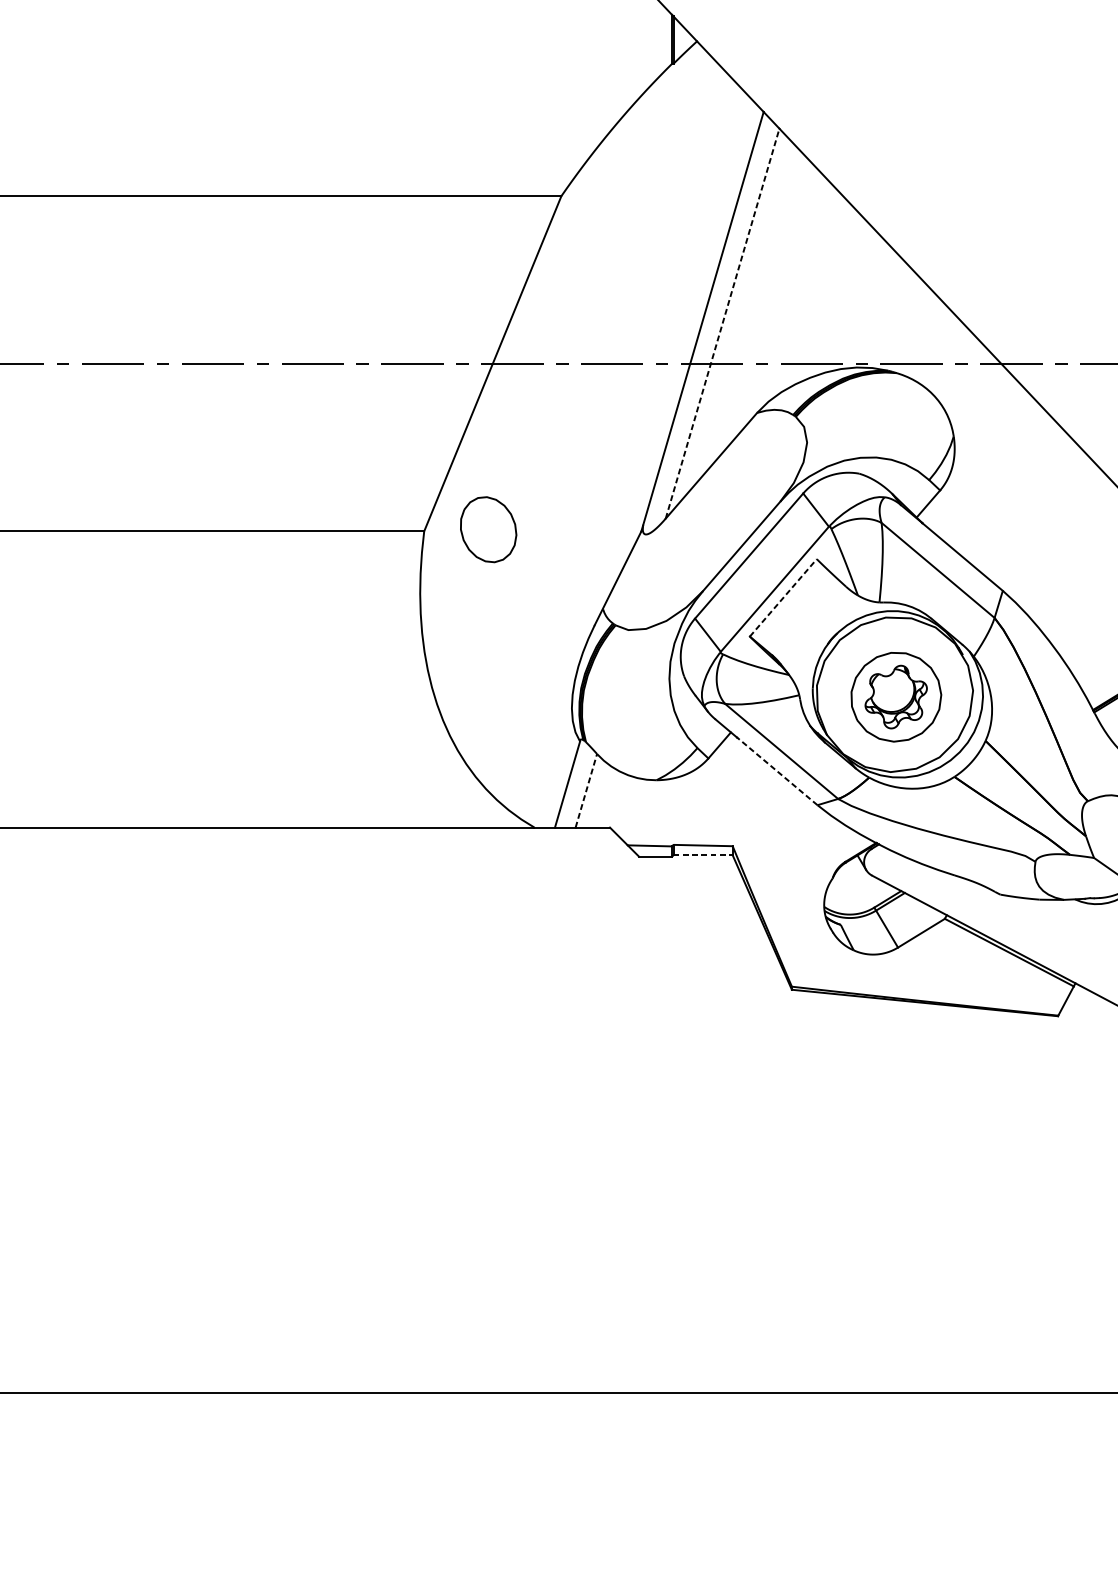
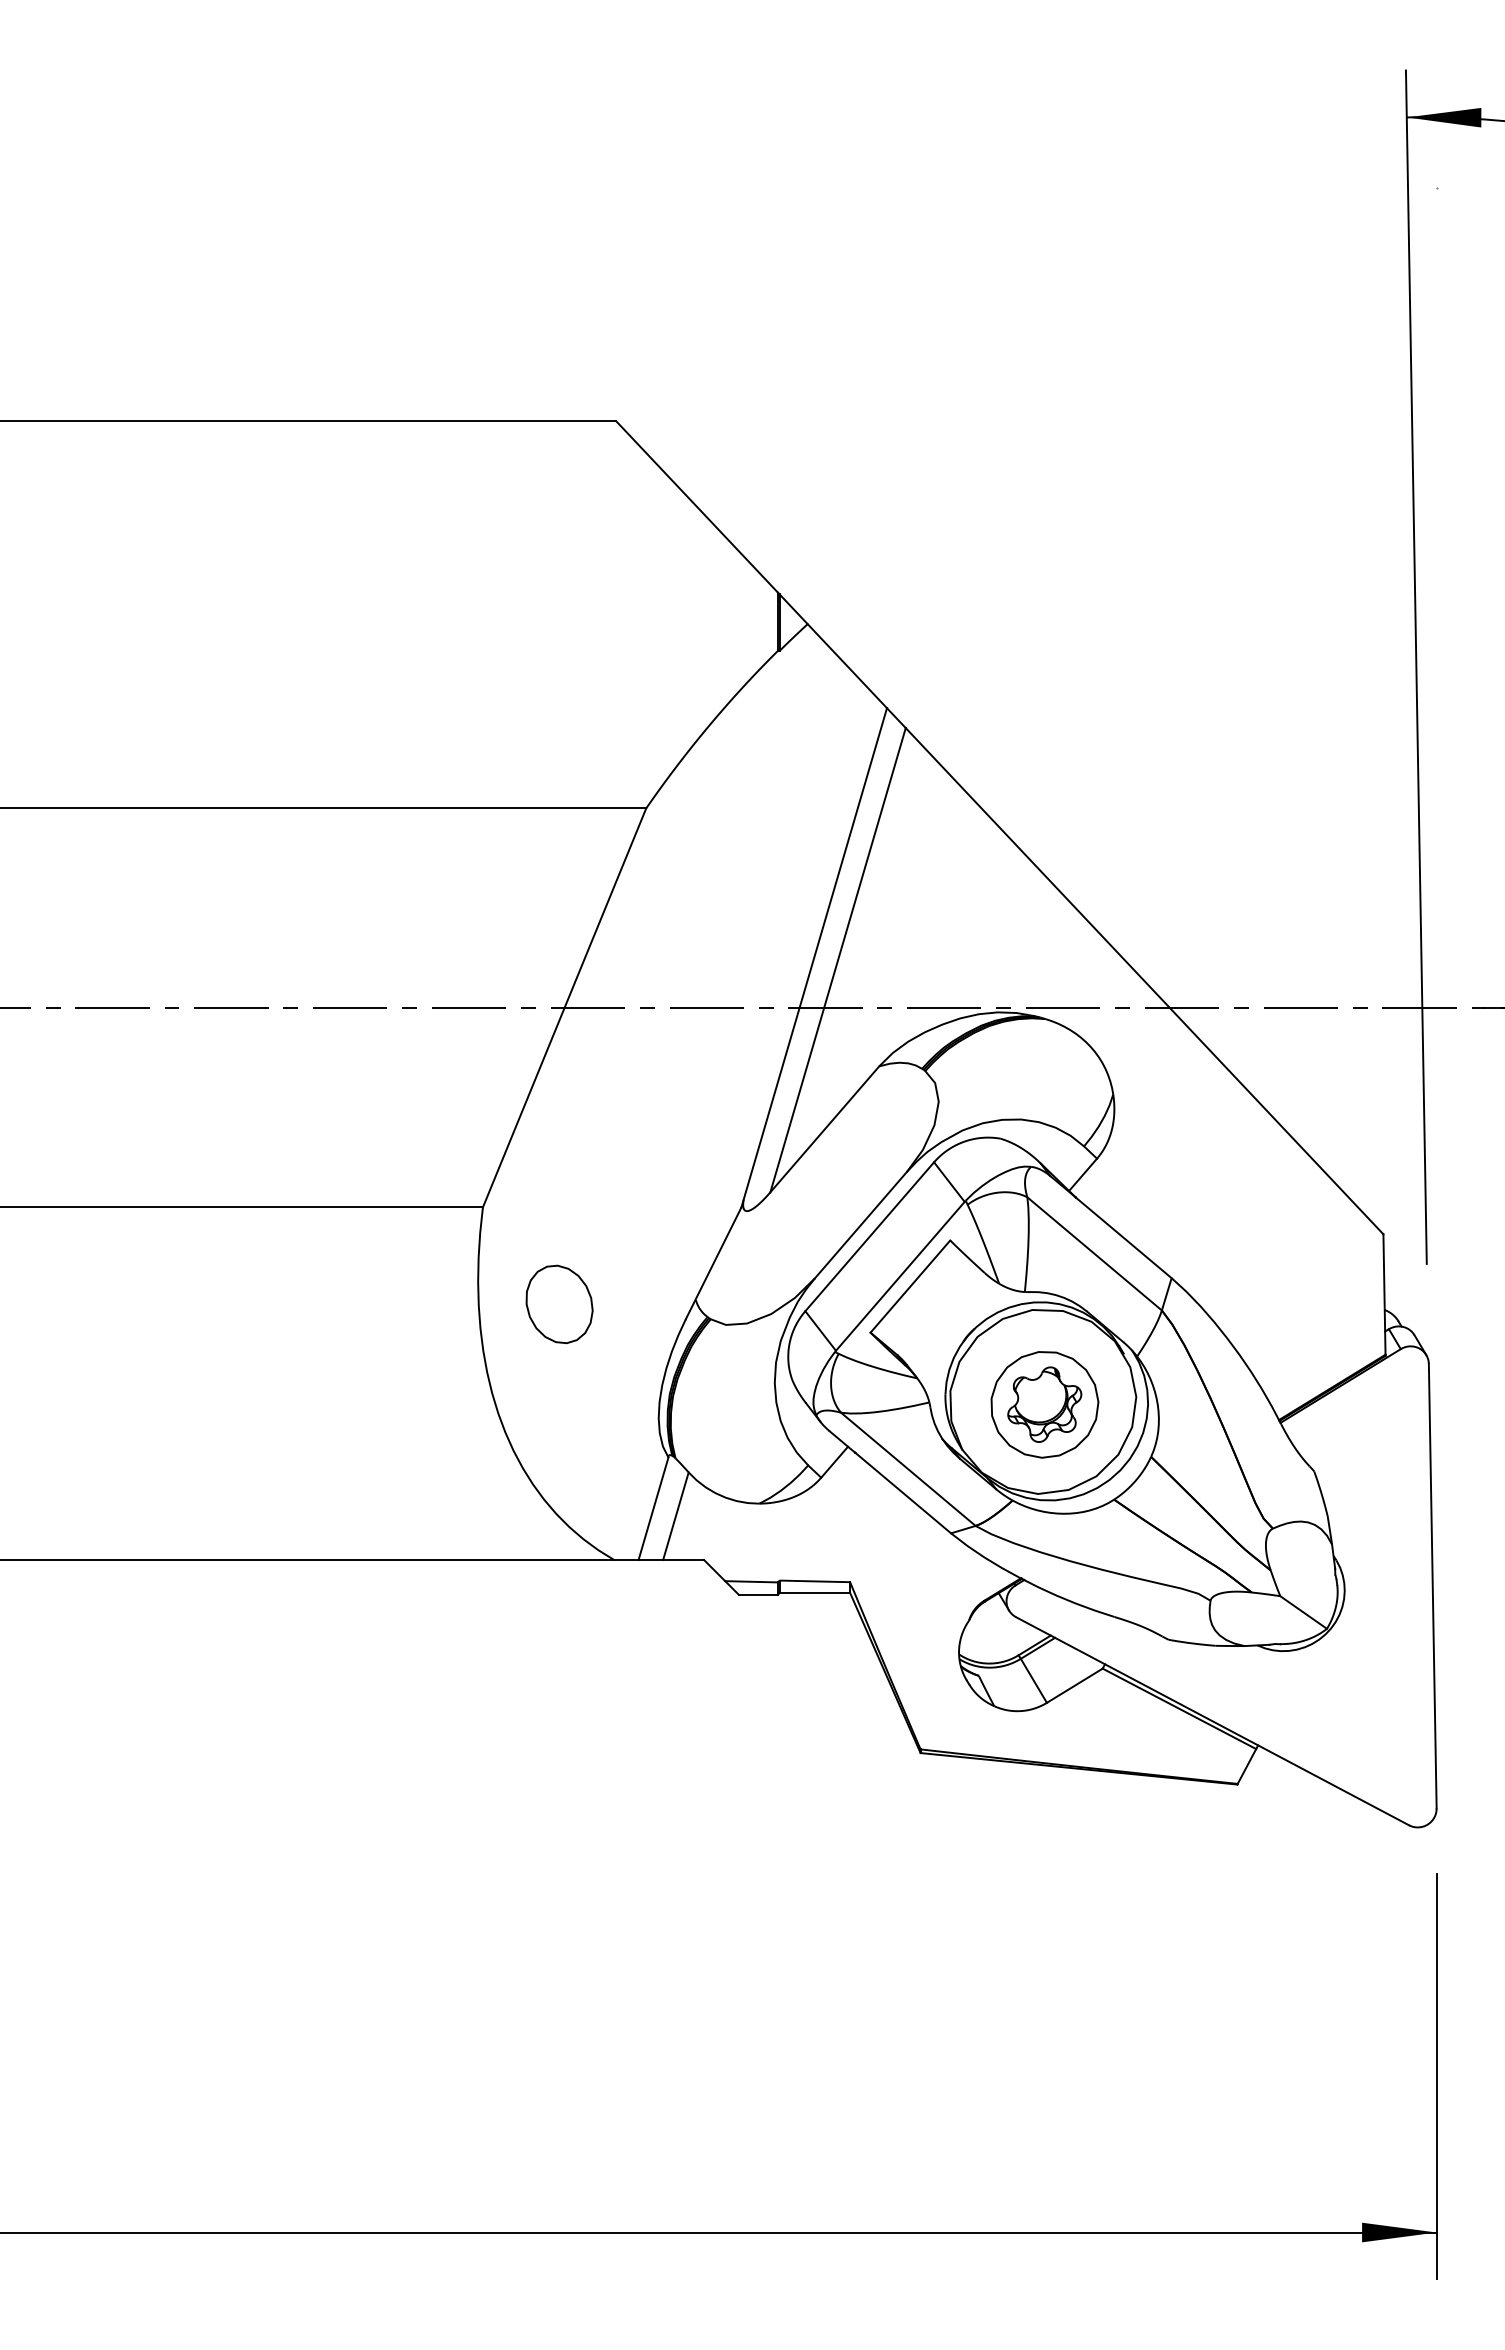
line: (722, 323) -> (838, 960), dashed -> solid
part: (488, 529) -> (559, 1304), moved
line: (783, 597) -> (910, 1286), dashed -> solid
line: (777, 771) -> (903, 1493), dashed -> solid
line: (586, 791) -> (675, 1516), dashed -> solid
line: (703, 854) -> (815, 1592), dashed -> solid

